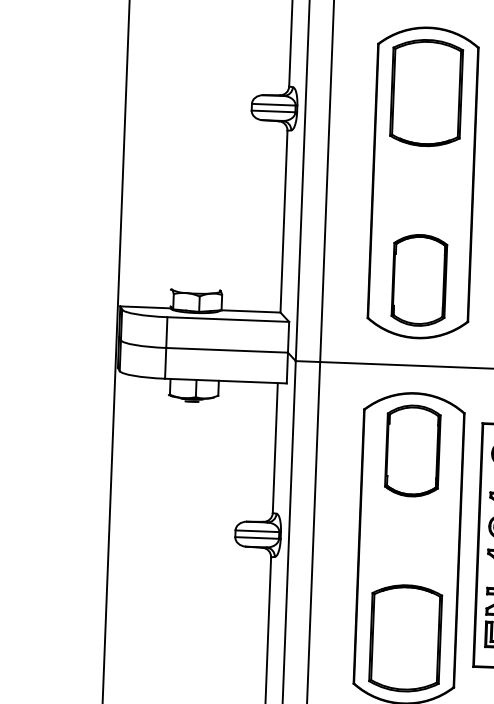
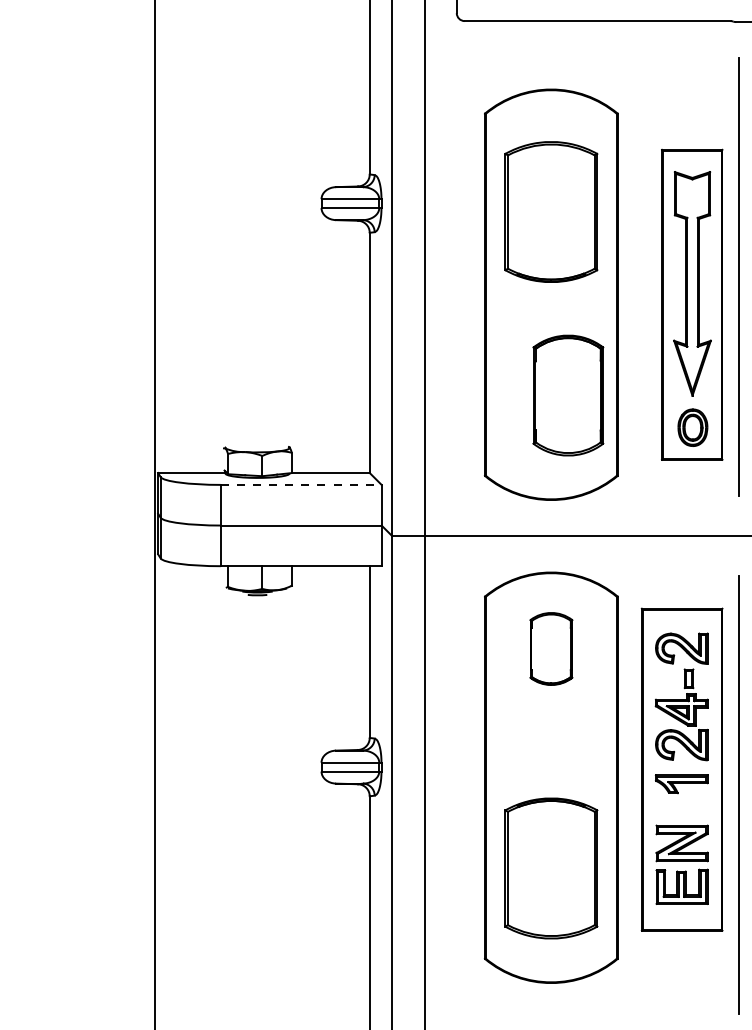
part: (426, 92) -> (551, 211), moved
part: (419, 280) -> (568, 395), moved
line: (228, 319) -> (301, 484), solid -> dashed
part: (412, 450) -> (551, 648), size x0.6
part: (405, 638) -> (551, 868), moved

